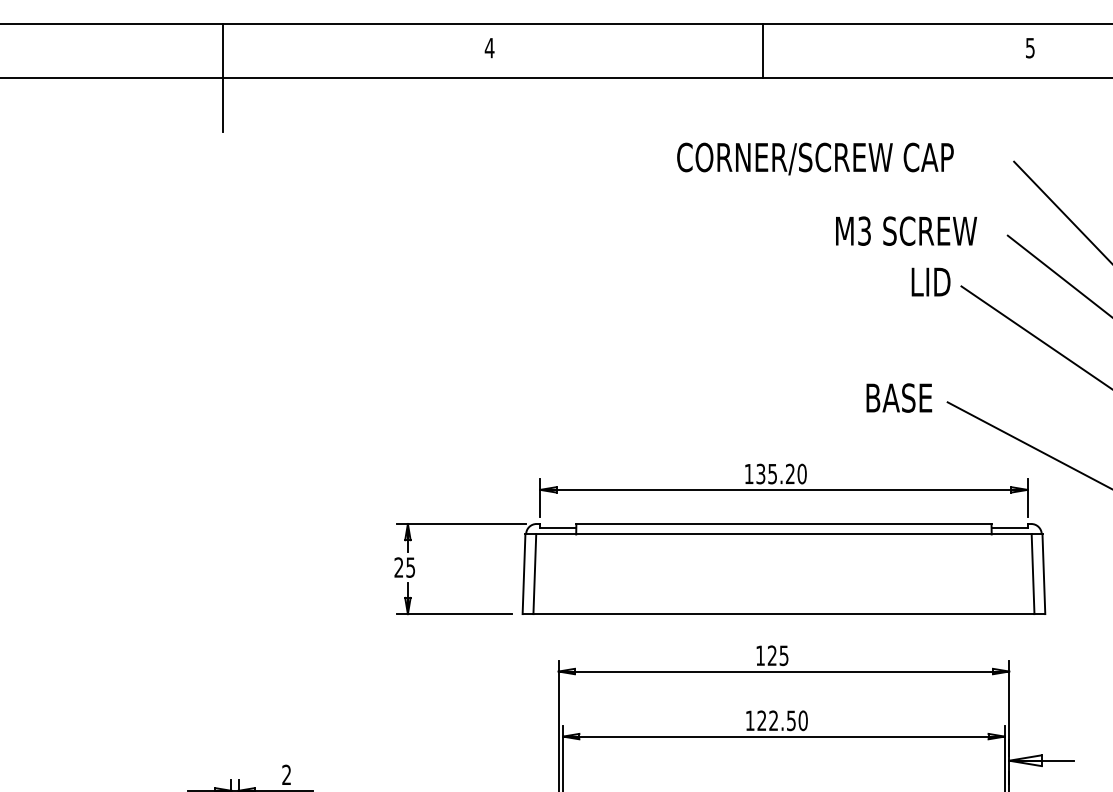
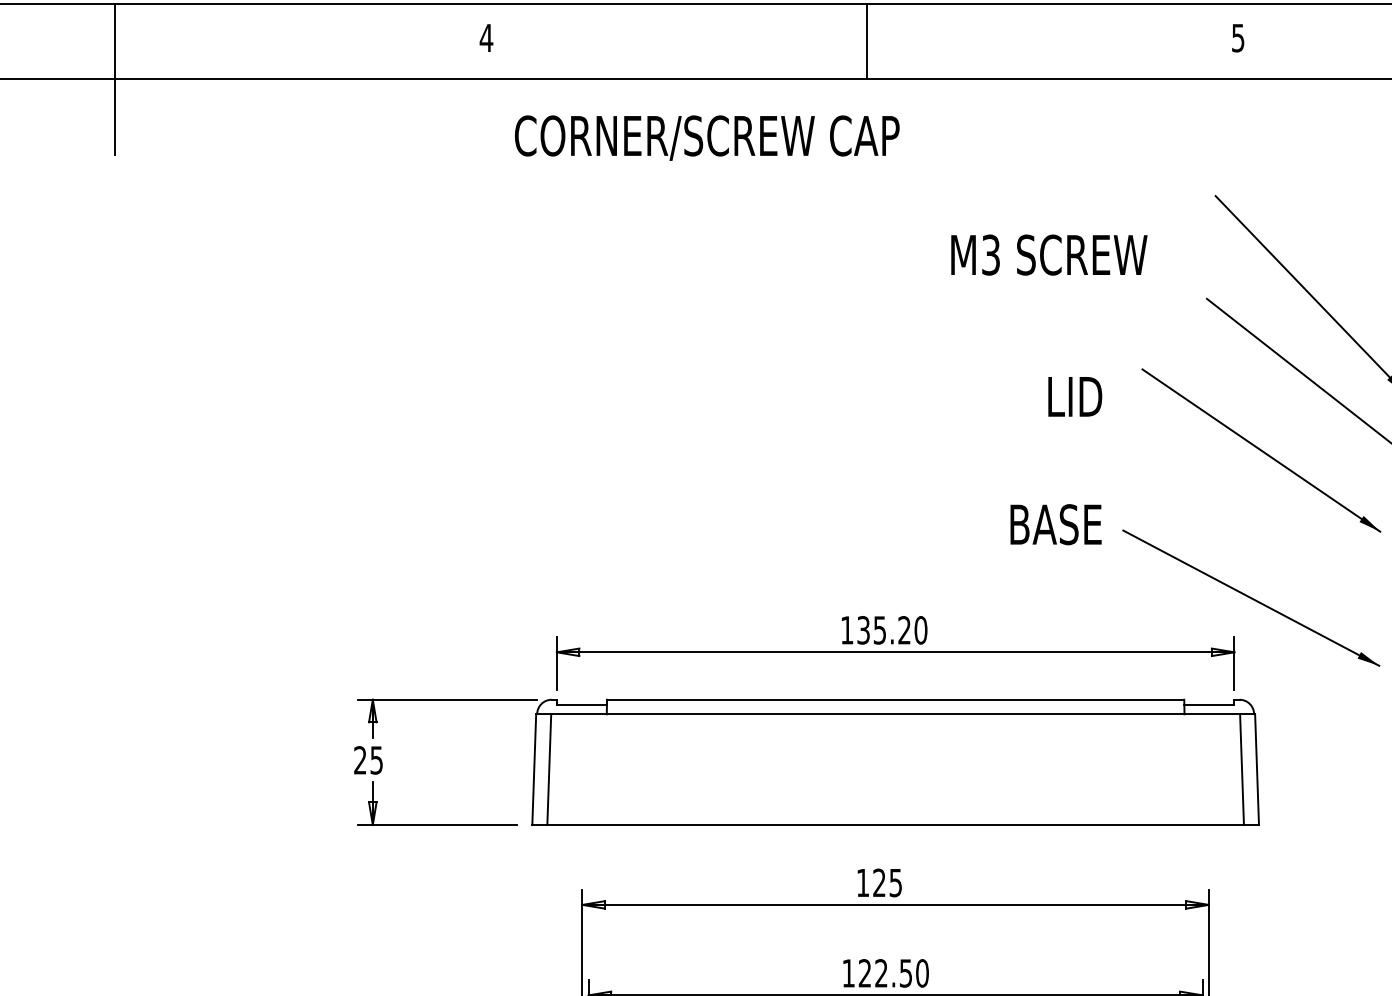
text: (815, 158) -> (707, 137), moved
text: (906, 230) -> (1049, 254), moved
text: (930, 281) -> (1074, 395), moved

